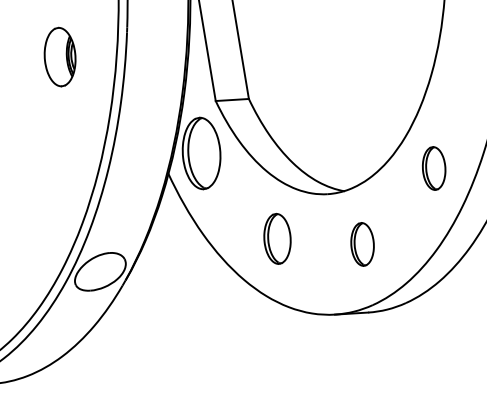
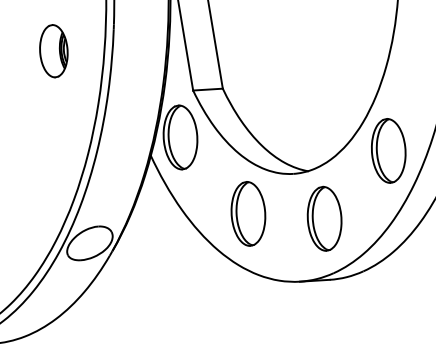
part: (433, 168) -> (388, 150), size x1.67
part: (277, 238) -> (248, 213), size x1.43
part: (362, 244) -> (324, 218), size x1.67

